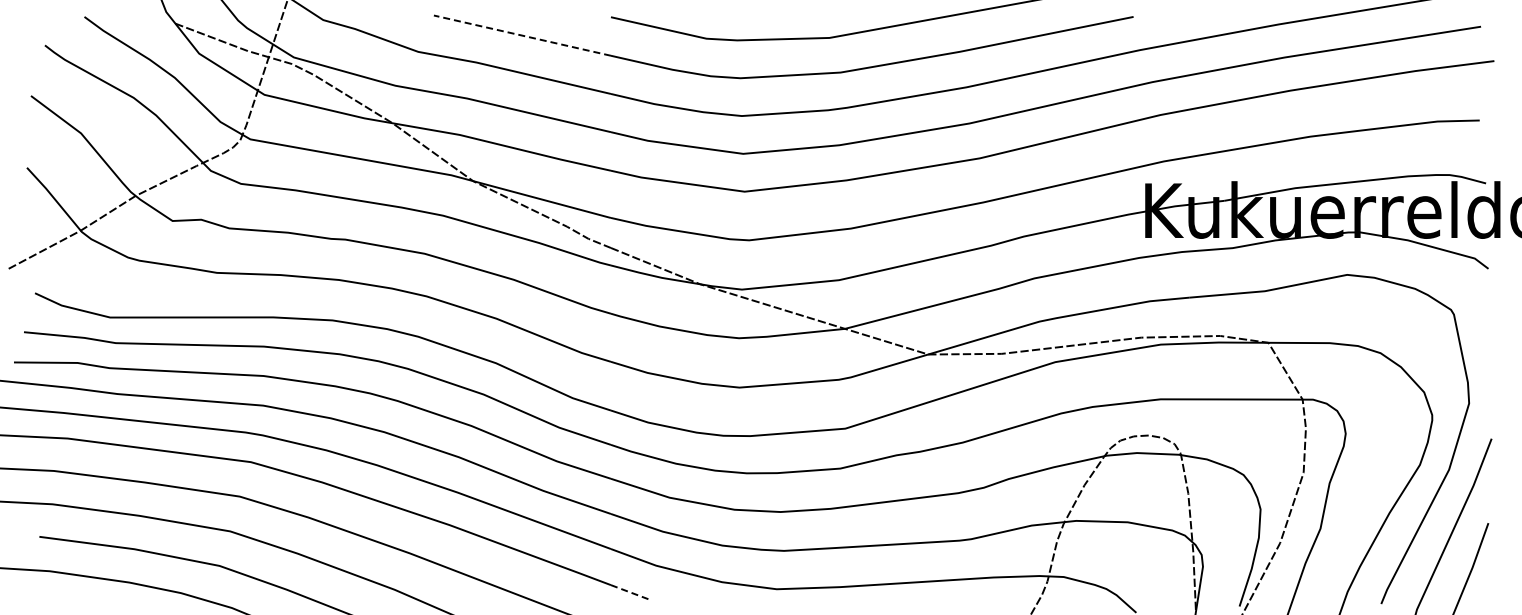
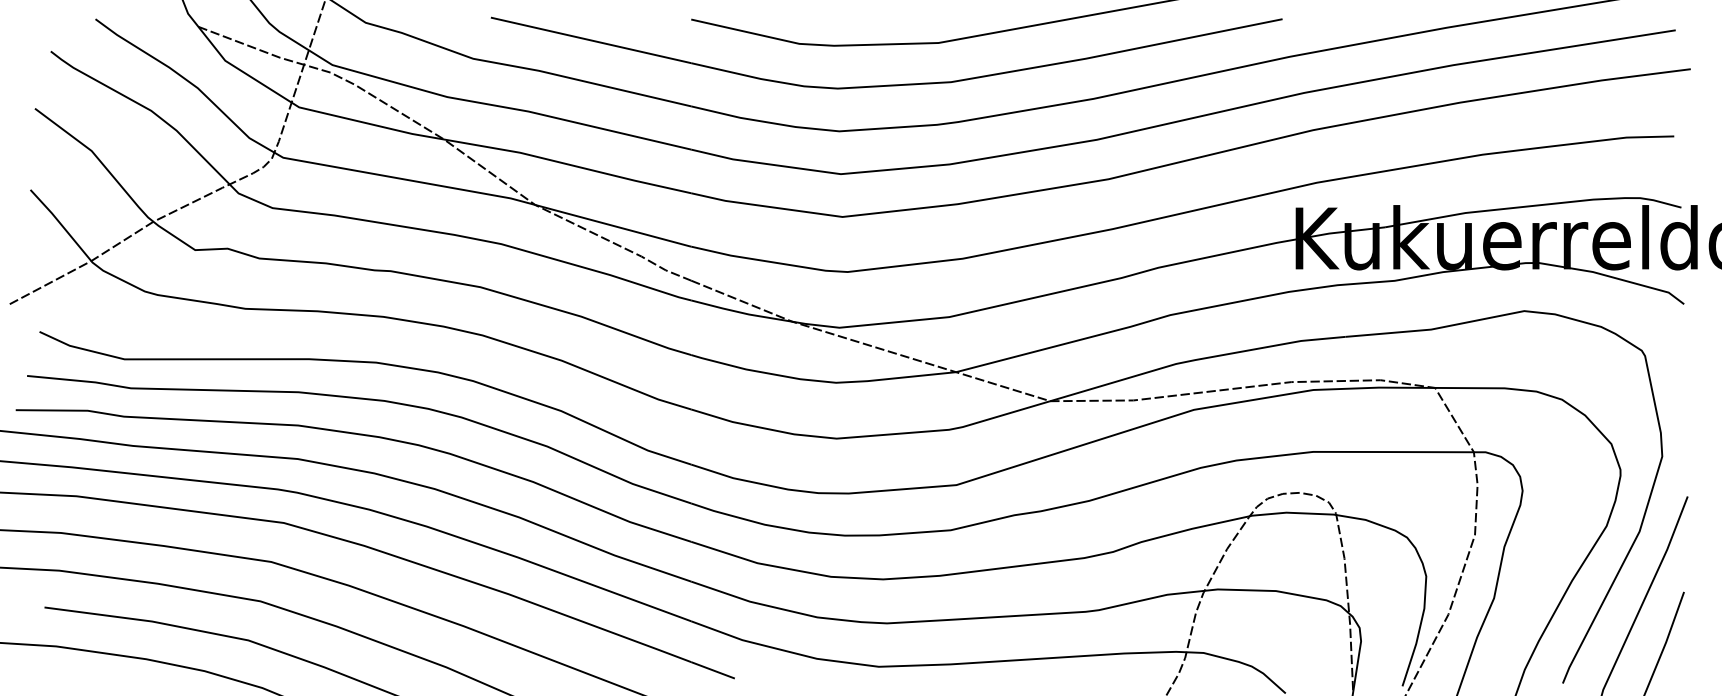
line: (522, 35) -> (591, 40), dashed -> solid
line: (630, 592) -> (713, 670), dashed -> solid

